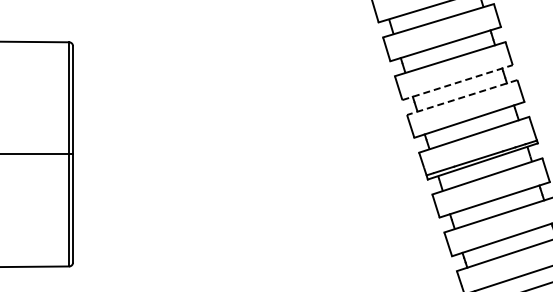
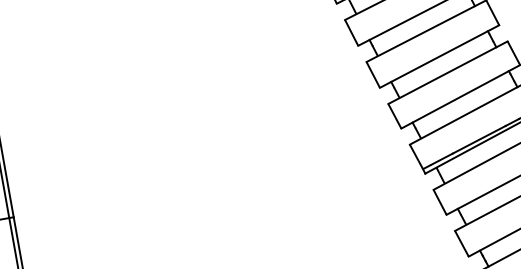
line: (457, 82) -> (439, 56), dashed -> solid
line: (462, 97) -> (448, 72), dashed -> solid

